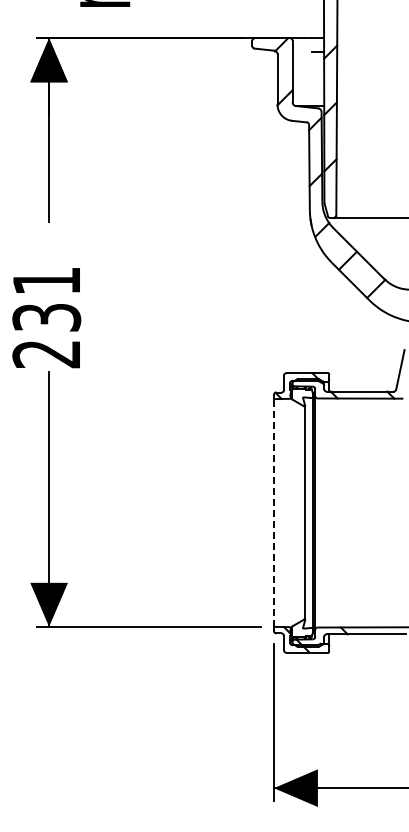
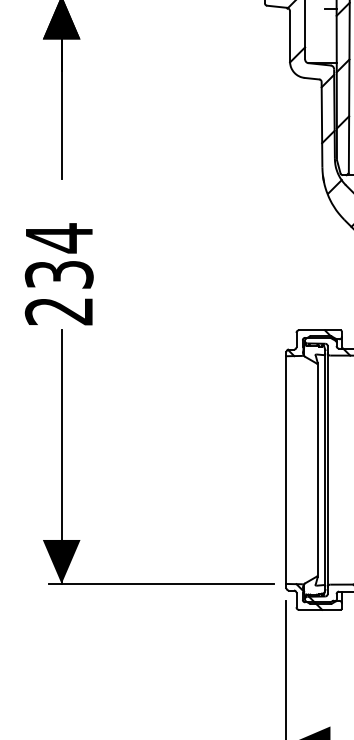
text: (46, 281) -> (59, 238), 231 -> 234
line: (273, 512) -> (286, 469), dashed -> solid

